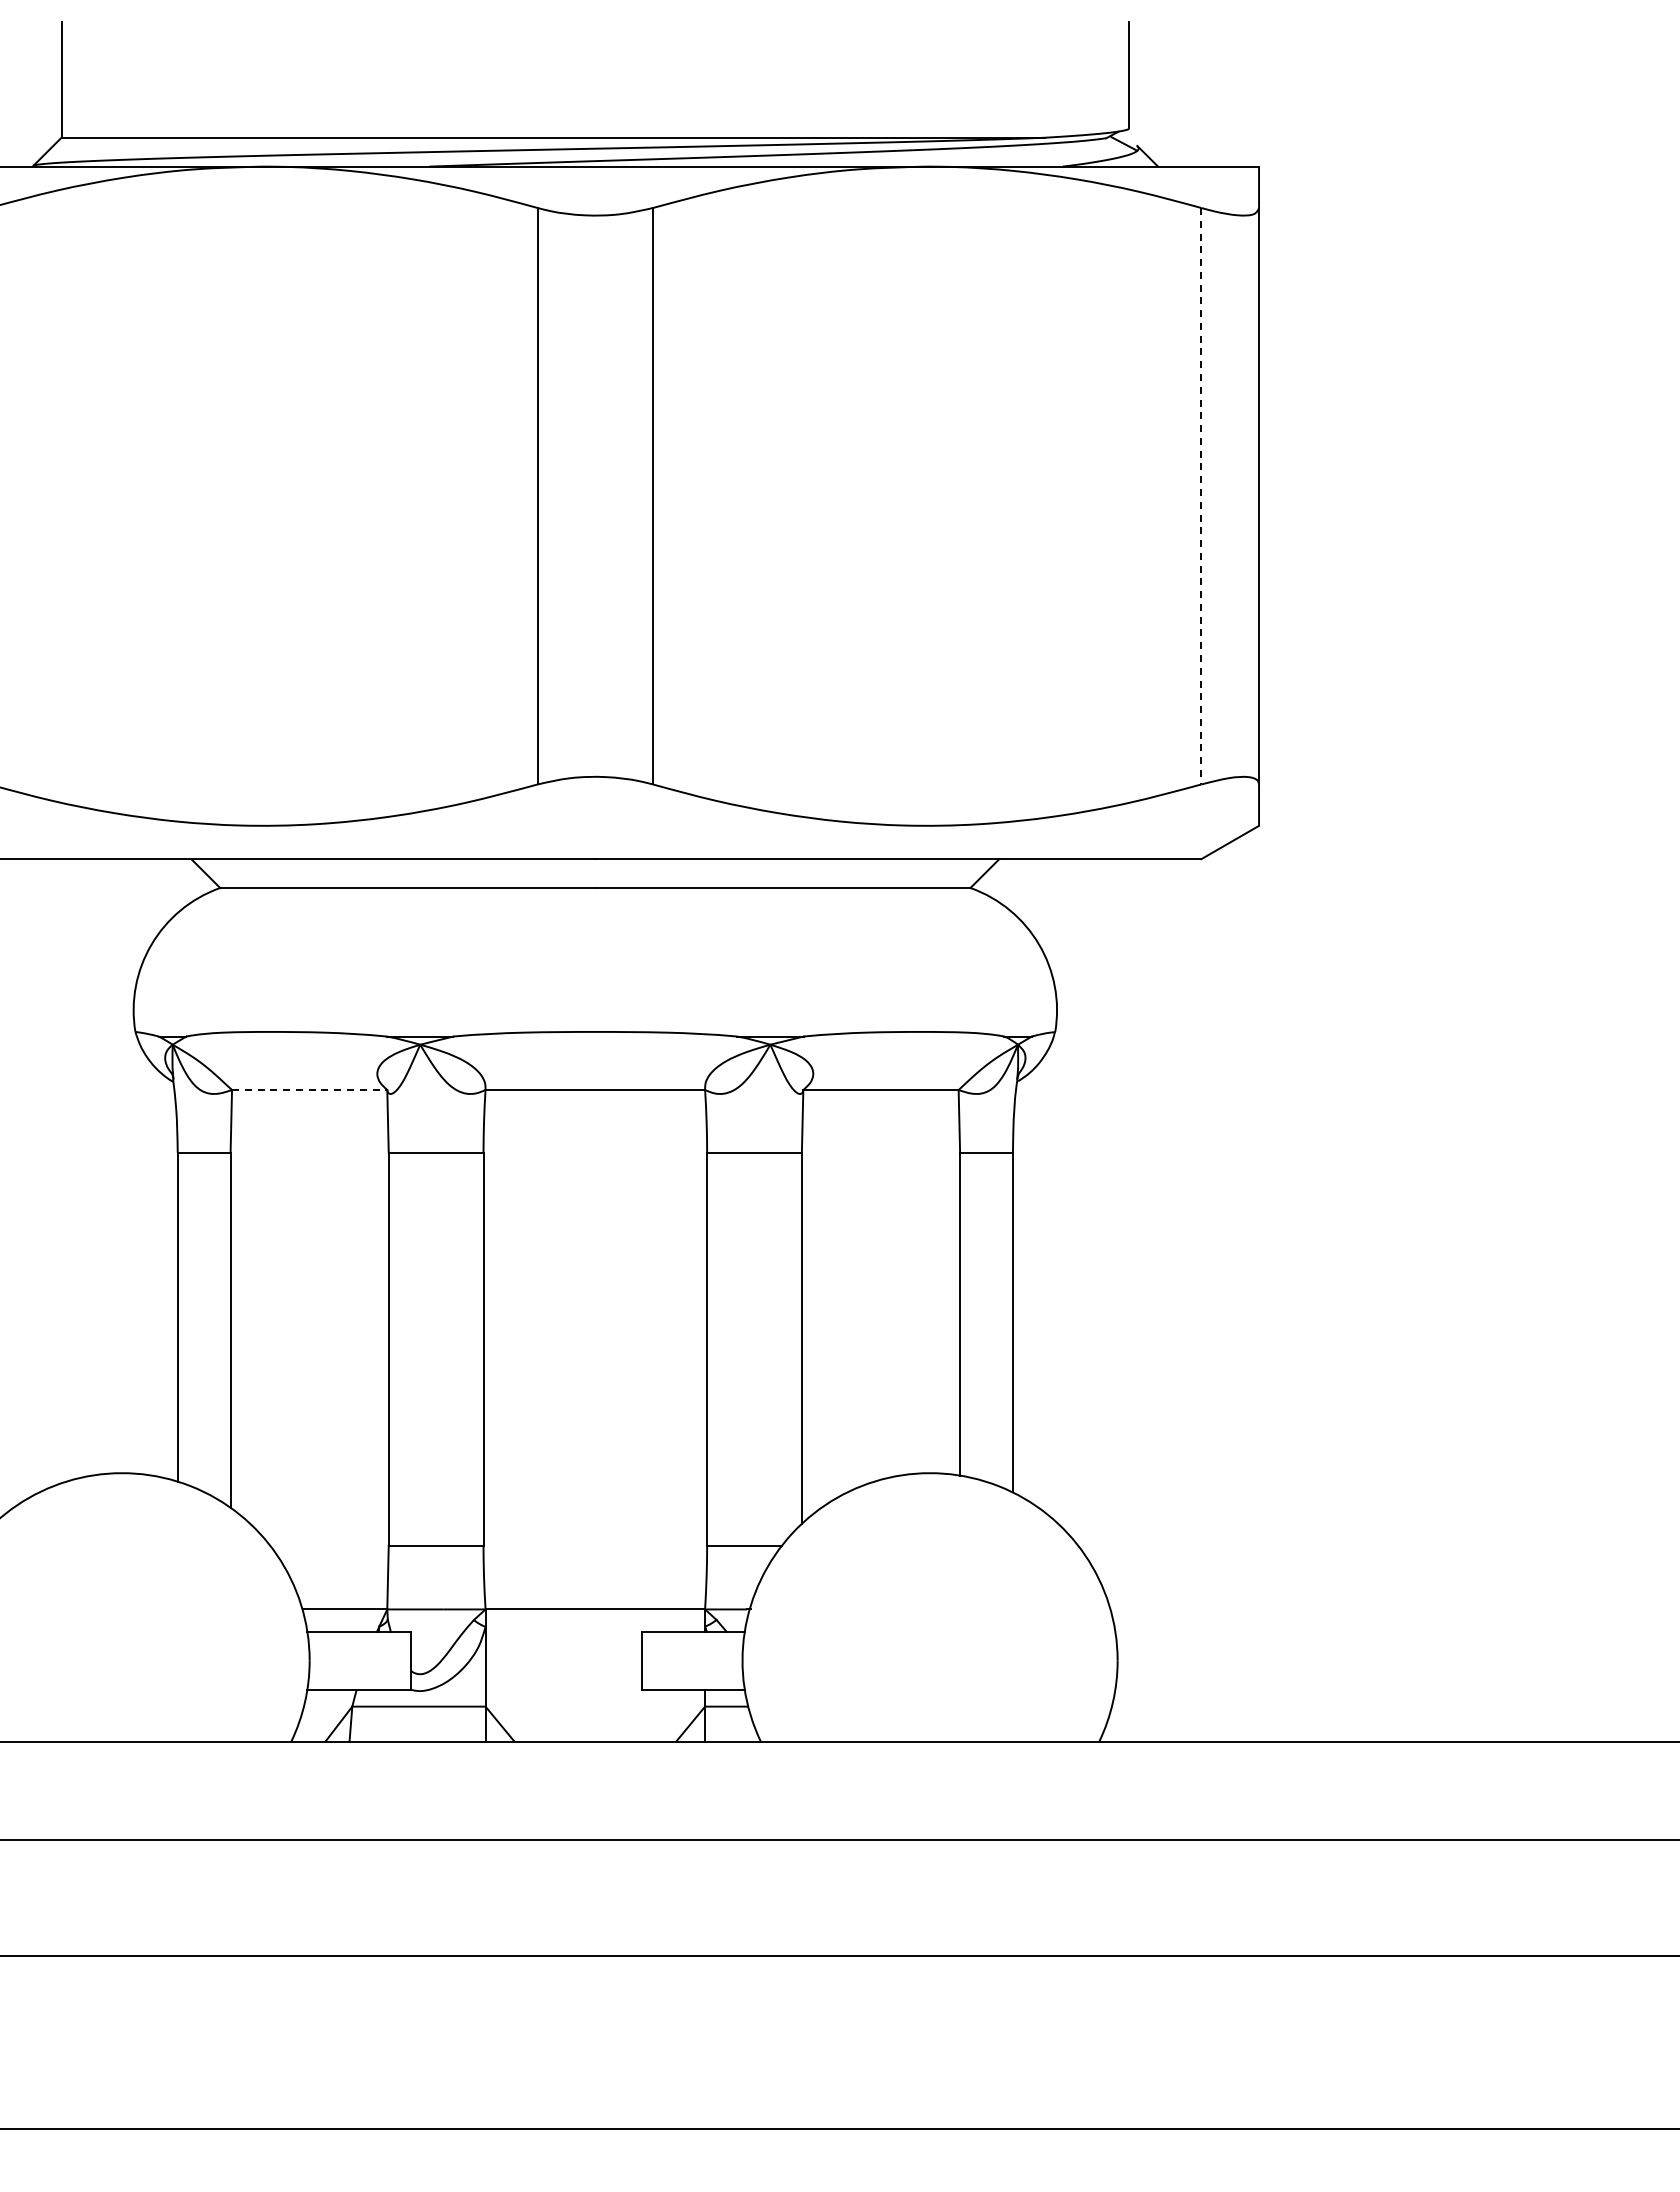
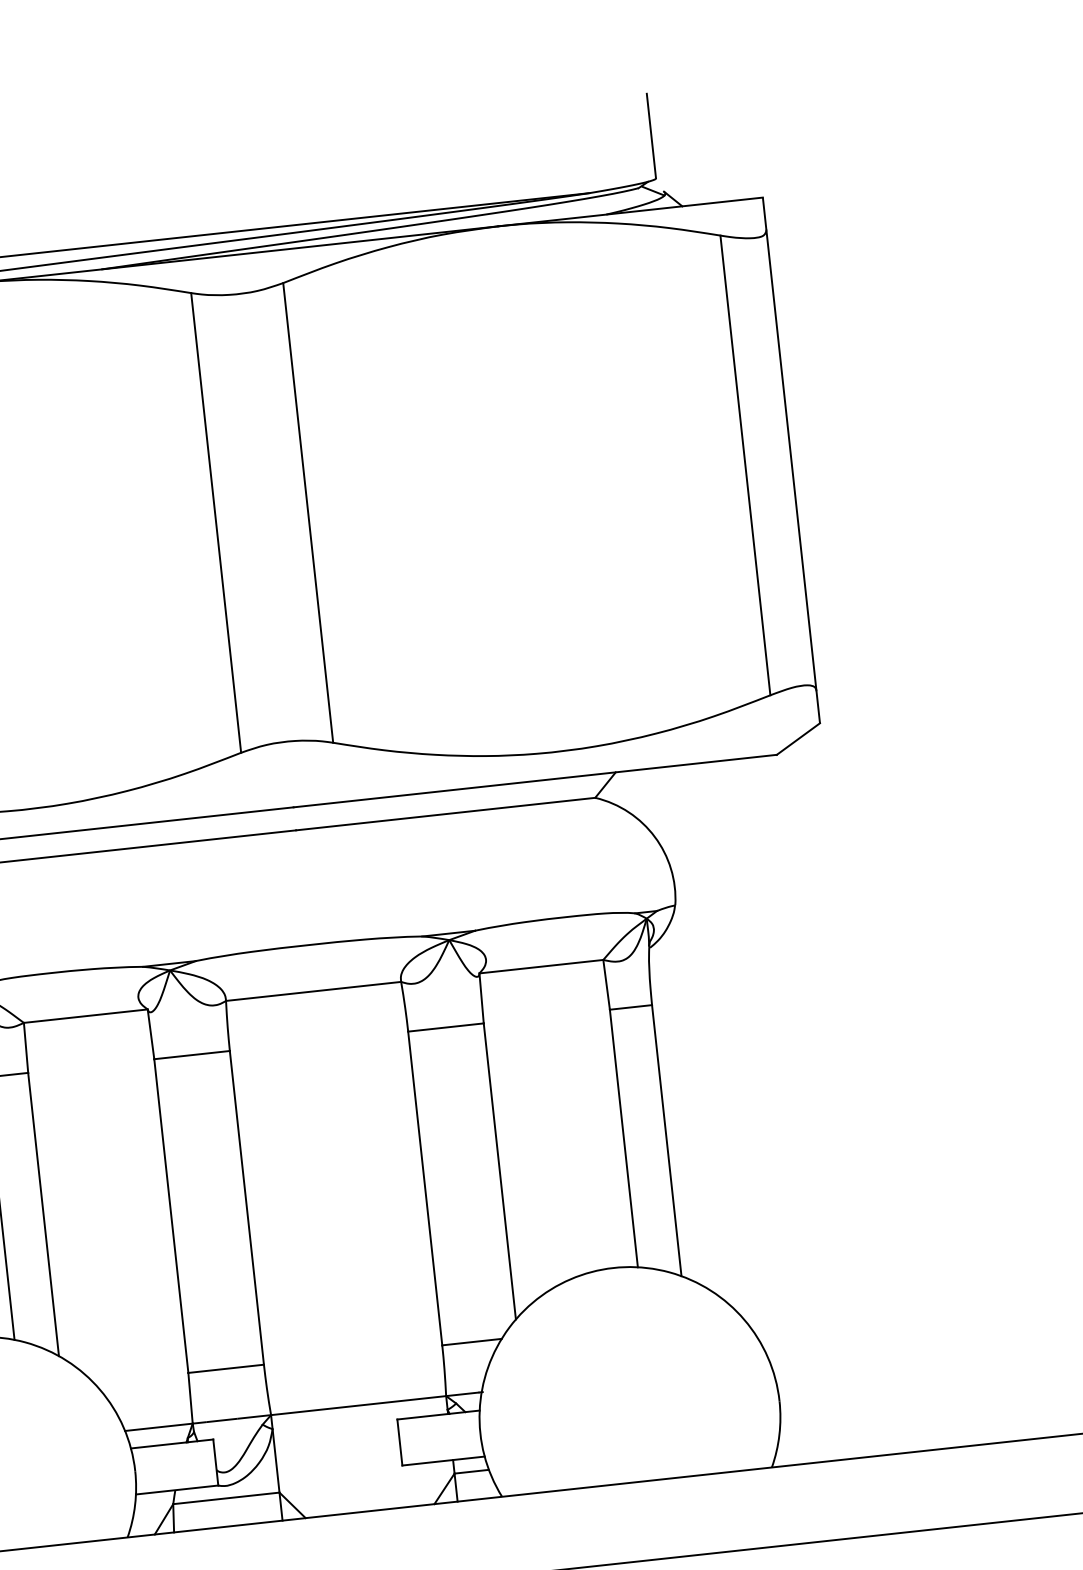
line: (1201, 496) -> (745, 465), dashed -> solid
line: (309, 1090) -> (85, 1016), dashed -> solid

